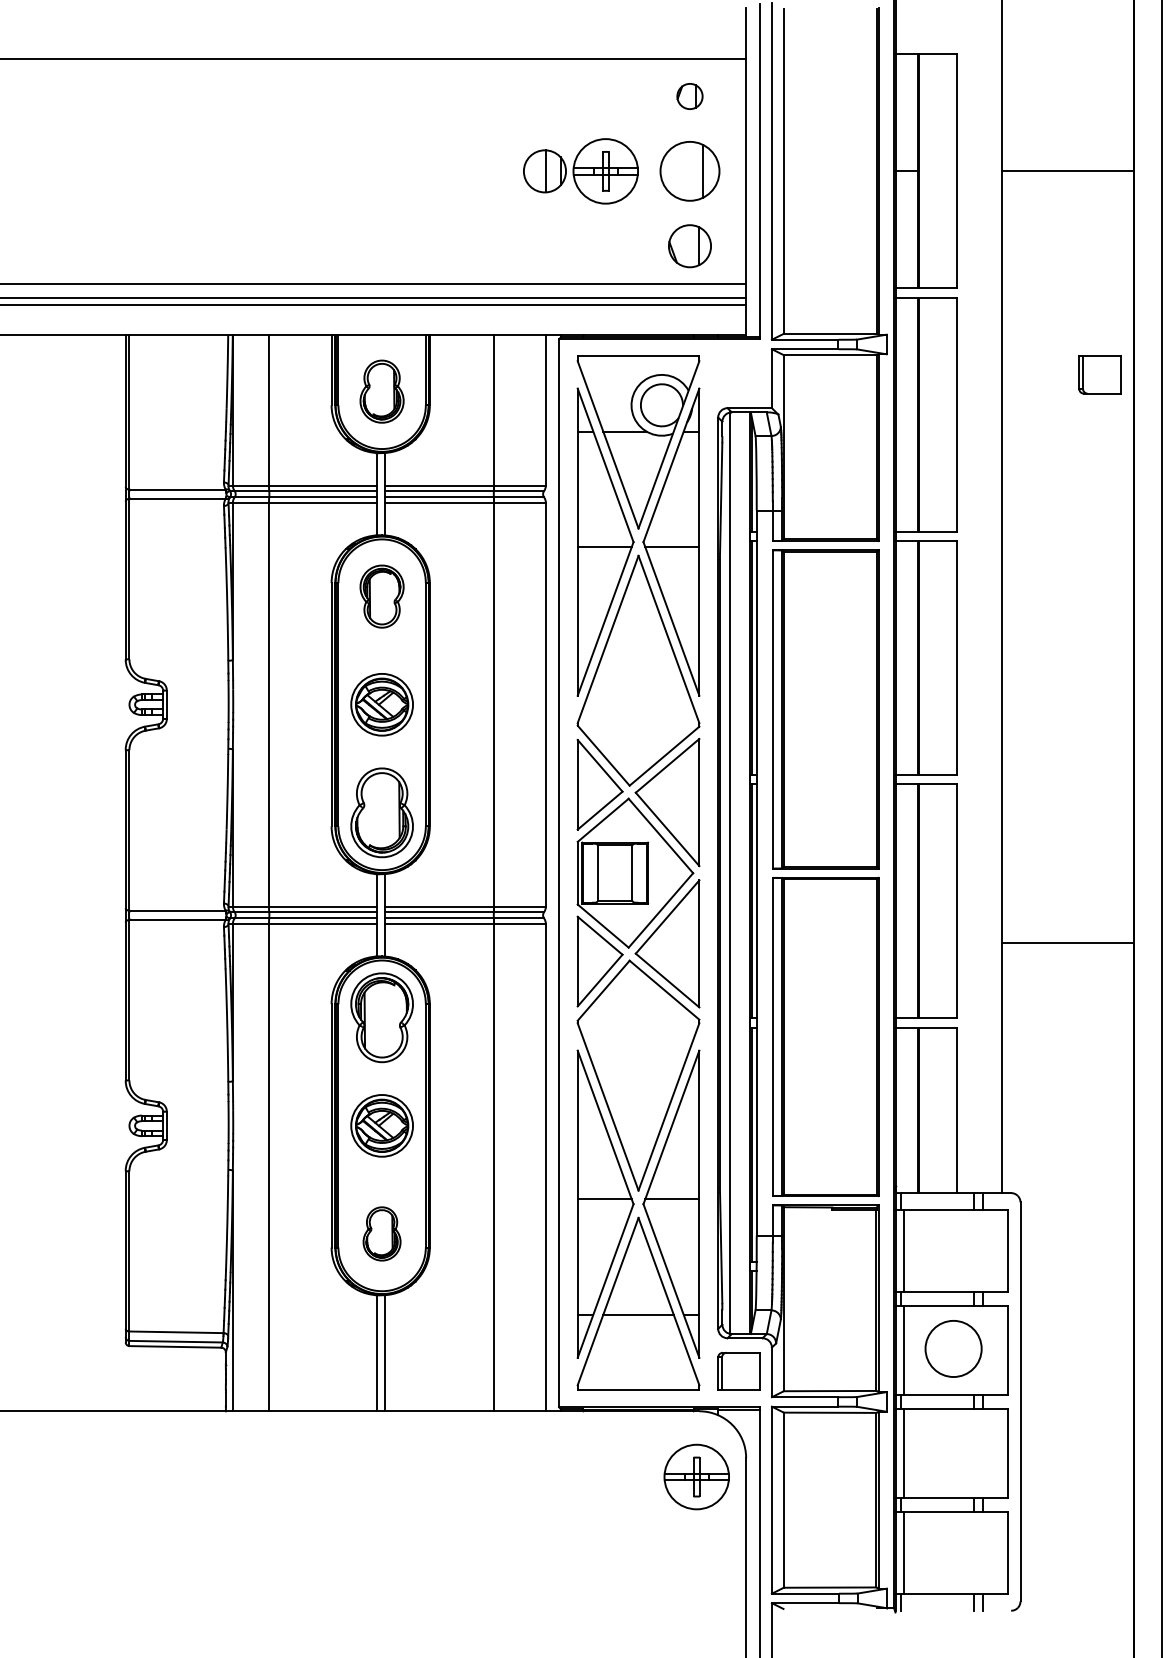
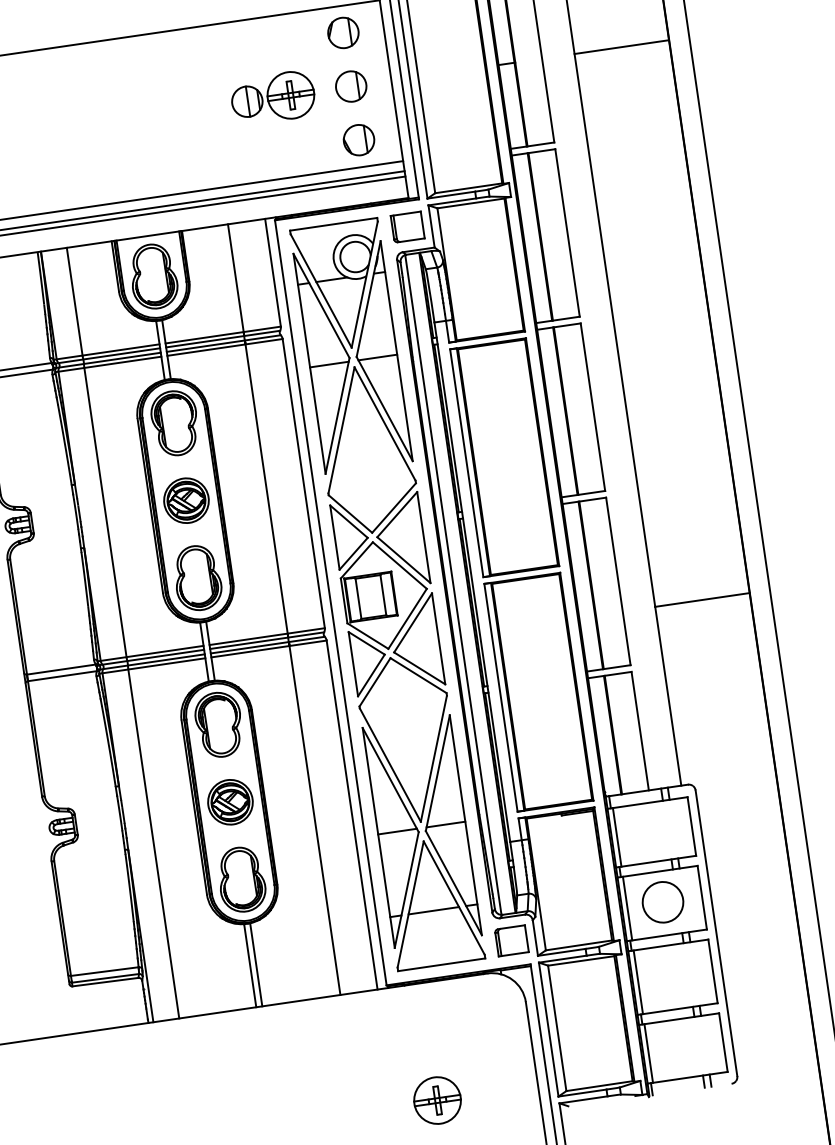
part: (689, 96) -> (343, 33), size x1.67
part: (689, 171) -> (350, 86), size x0.71
part: (1099, 374) -> (407, 226), moved
part: (381, 391) -> (153, 276), size x1.43
part: (381, 596) -> (174, 423), size x1.43
part: (381, 1233) -> (241, 879), size x1.67
part: (696, 1476) -> (437, 1100), moved

